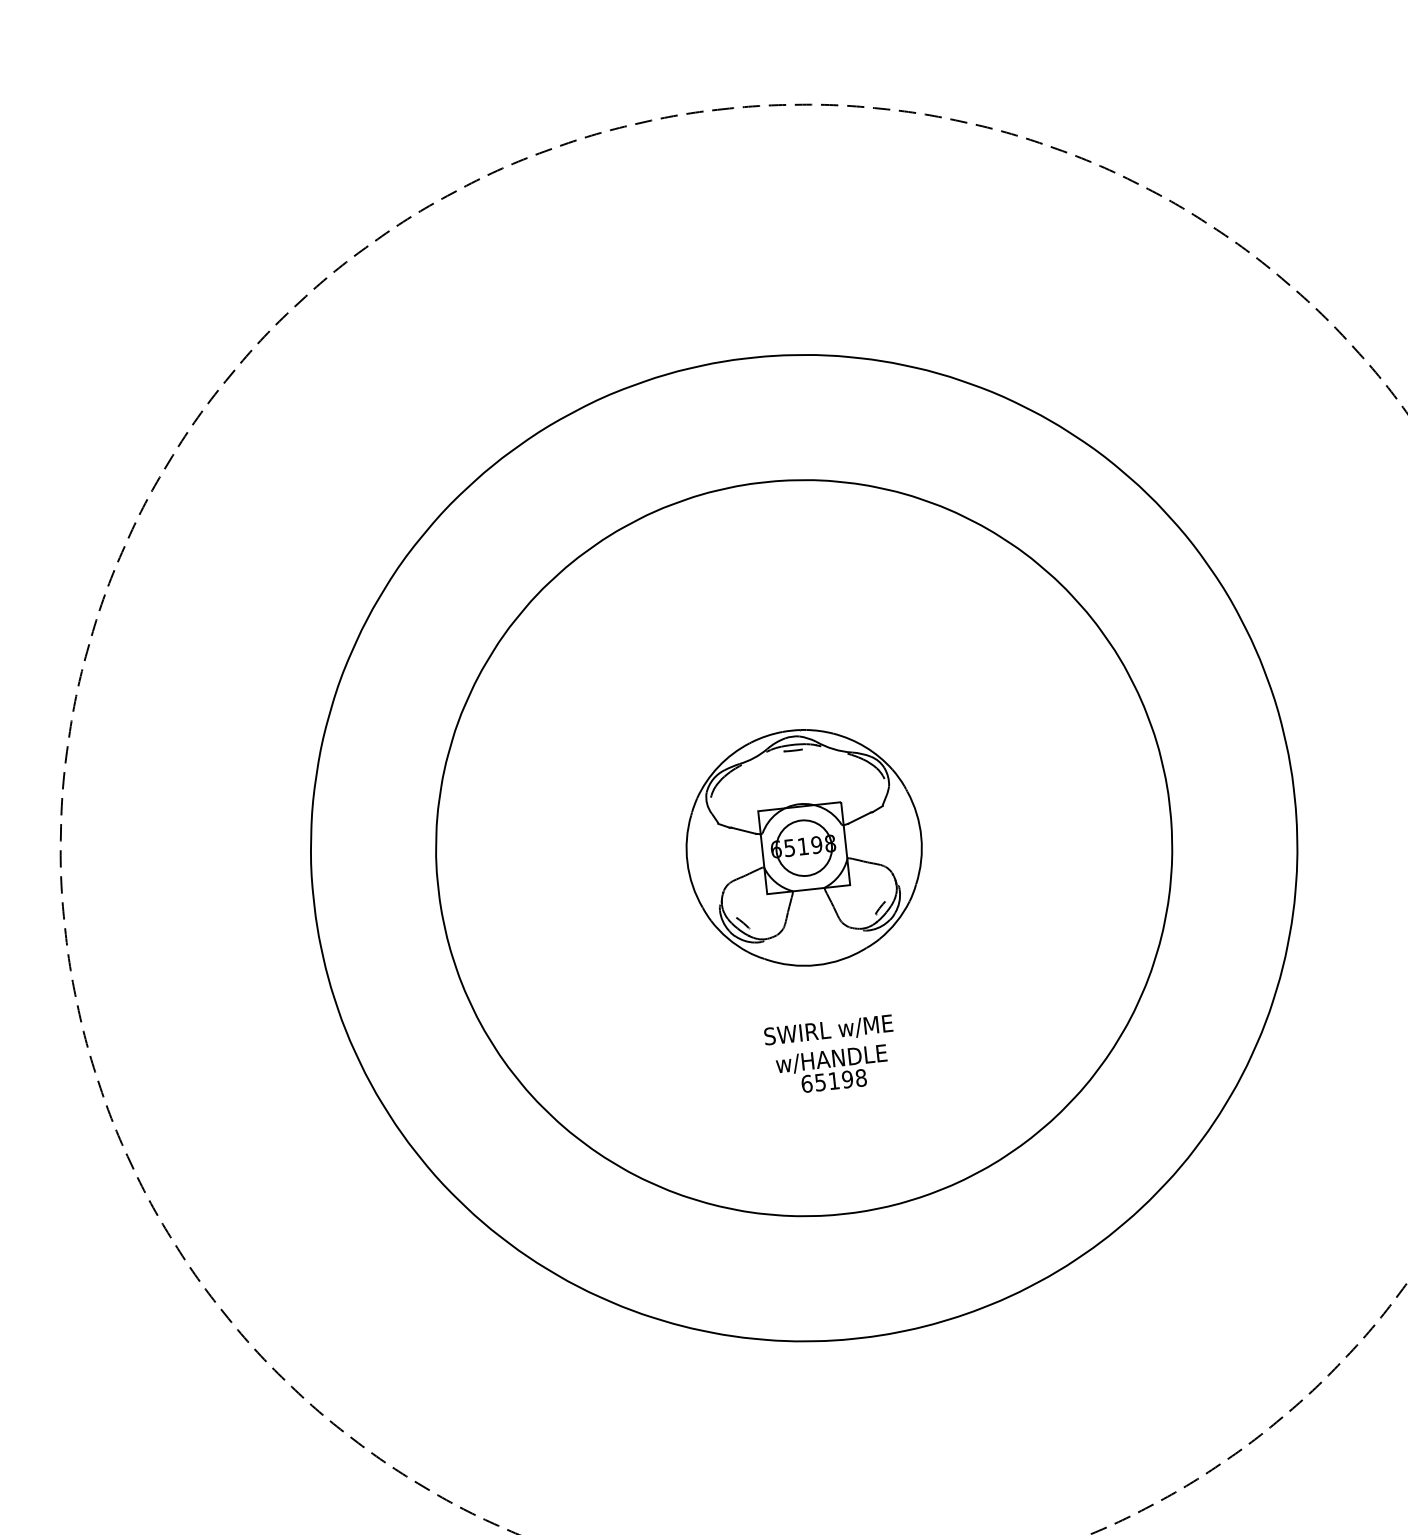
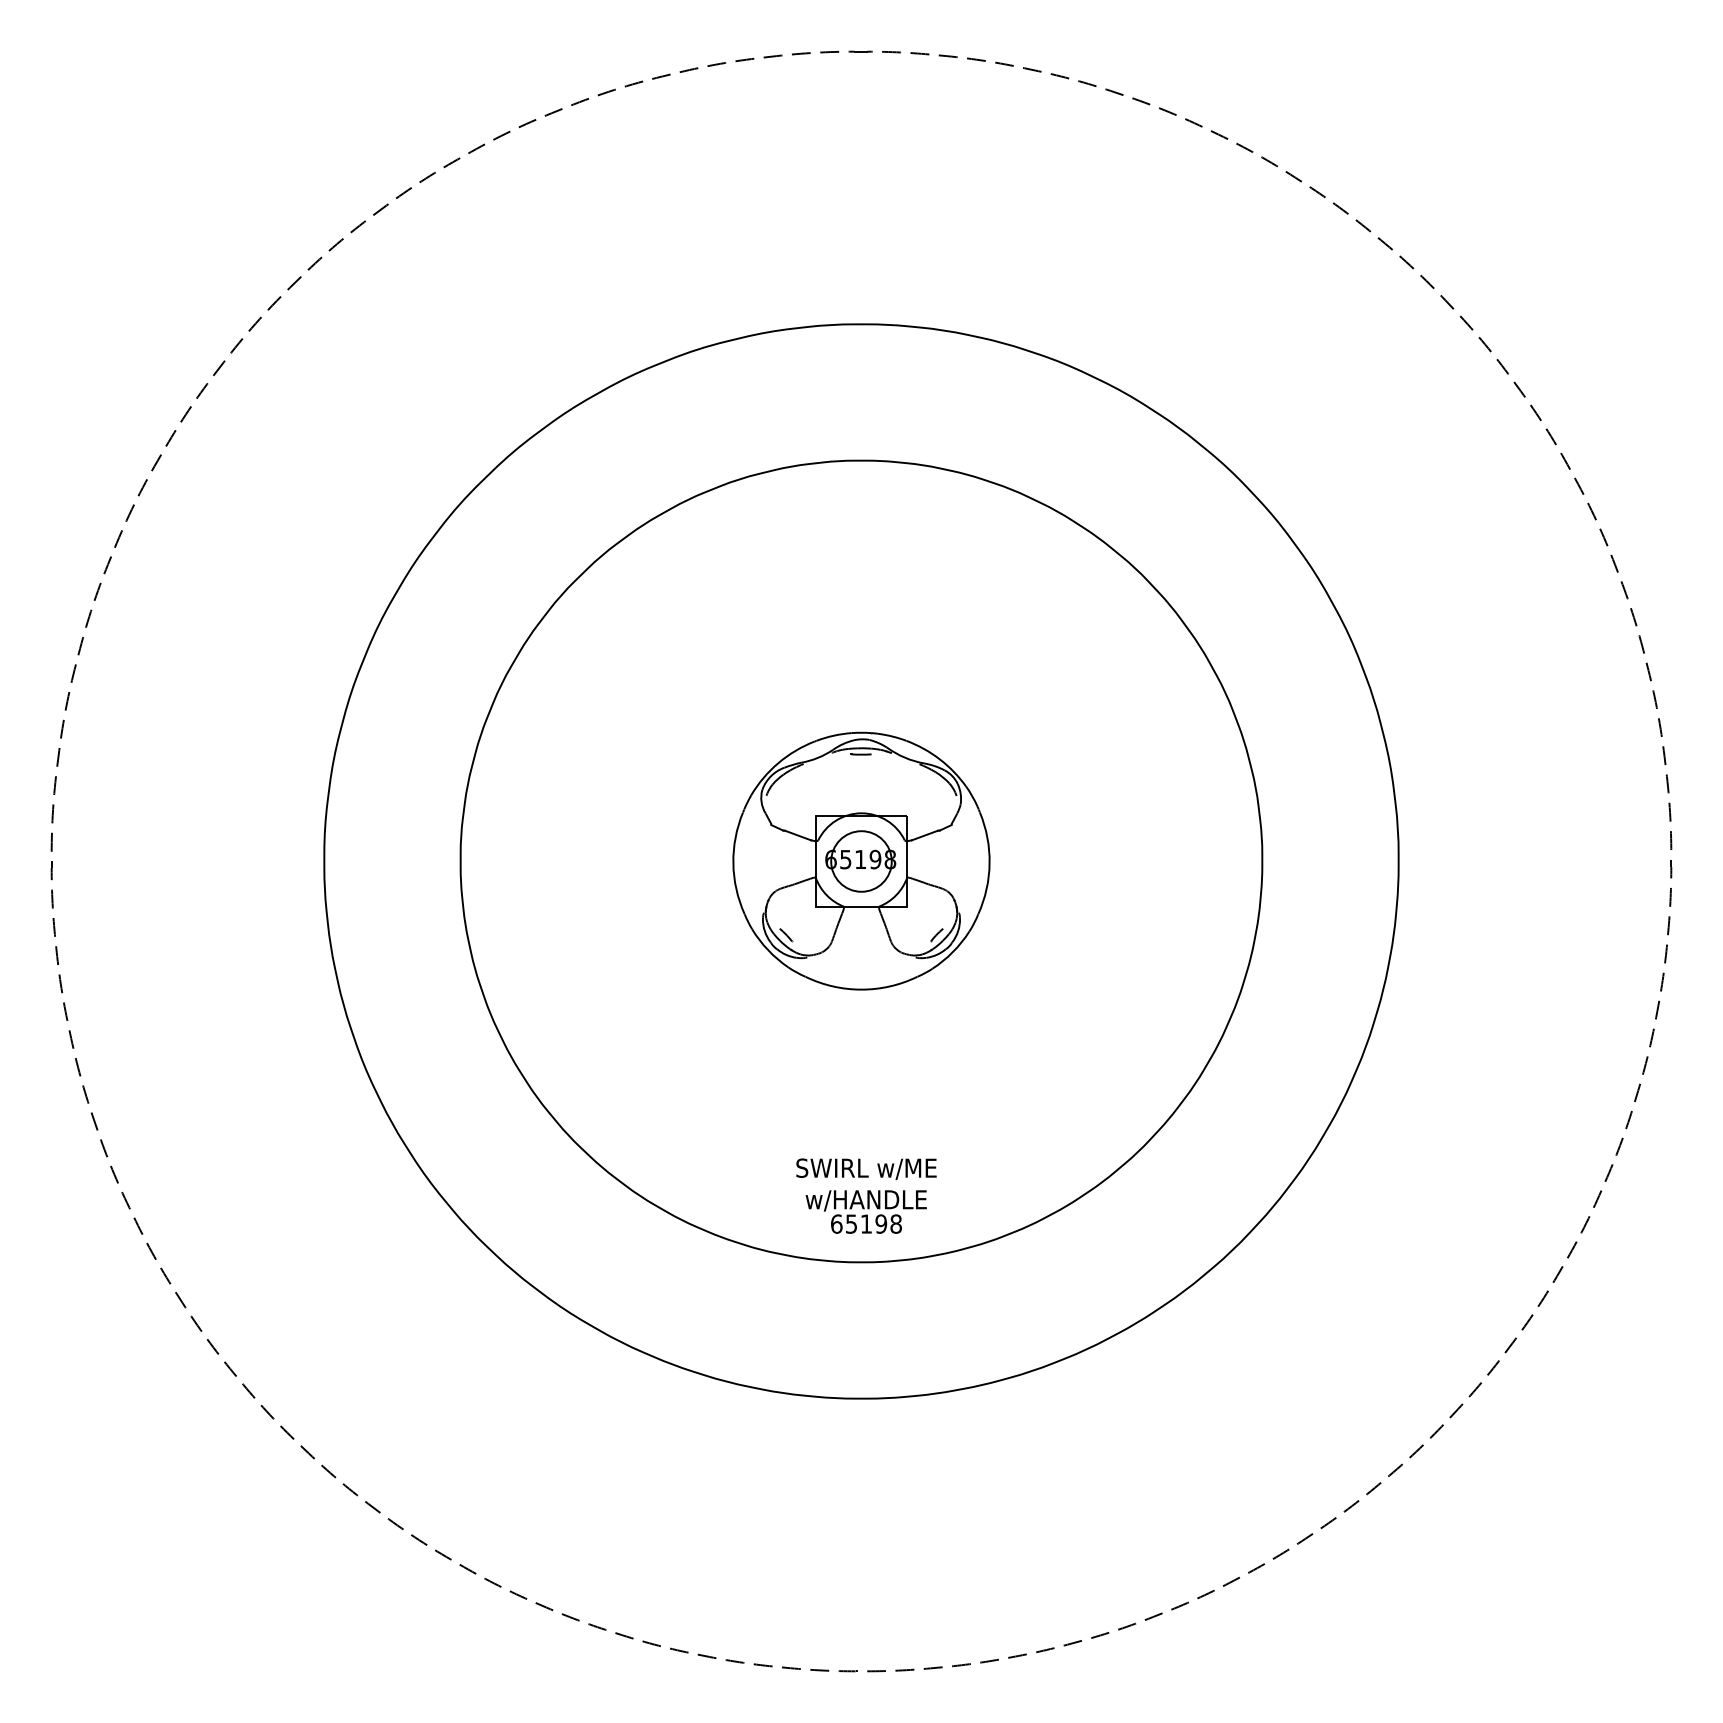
text: (831, 1054) -> (866, 1195), moved

